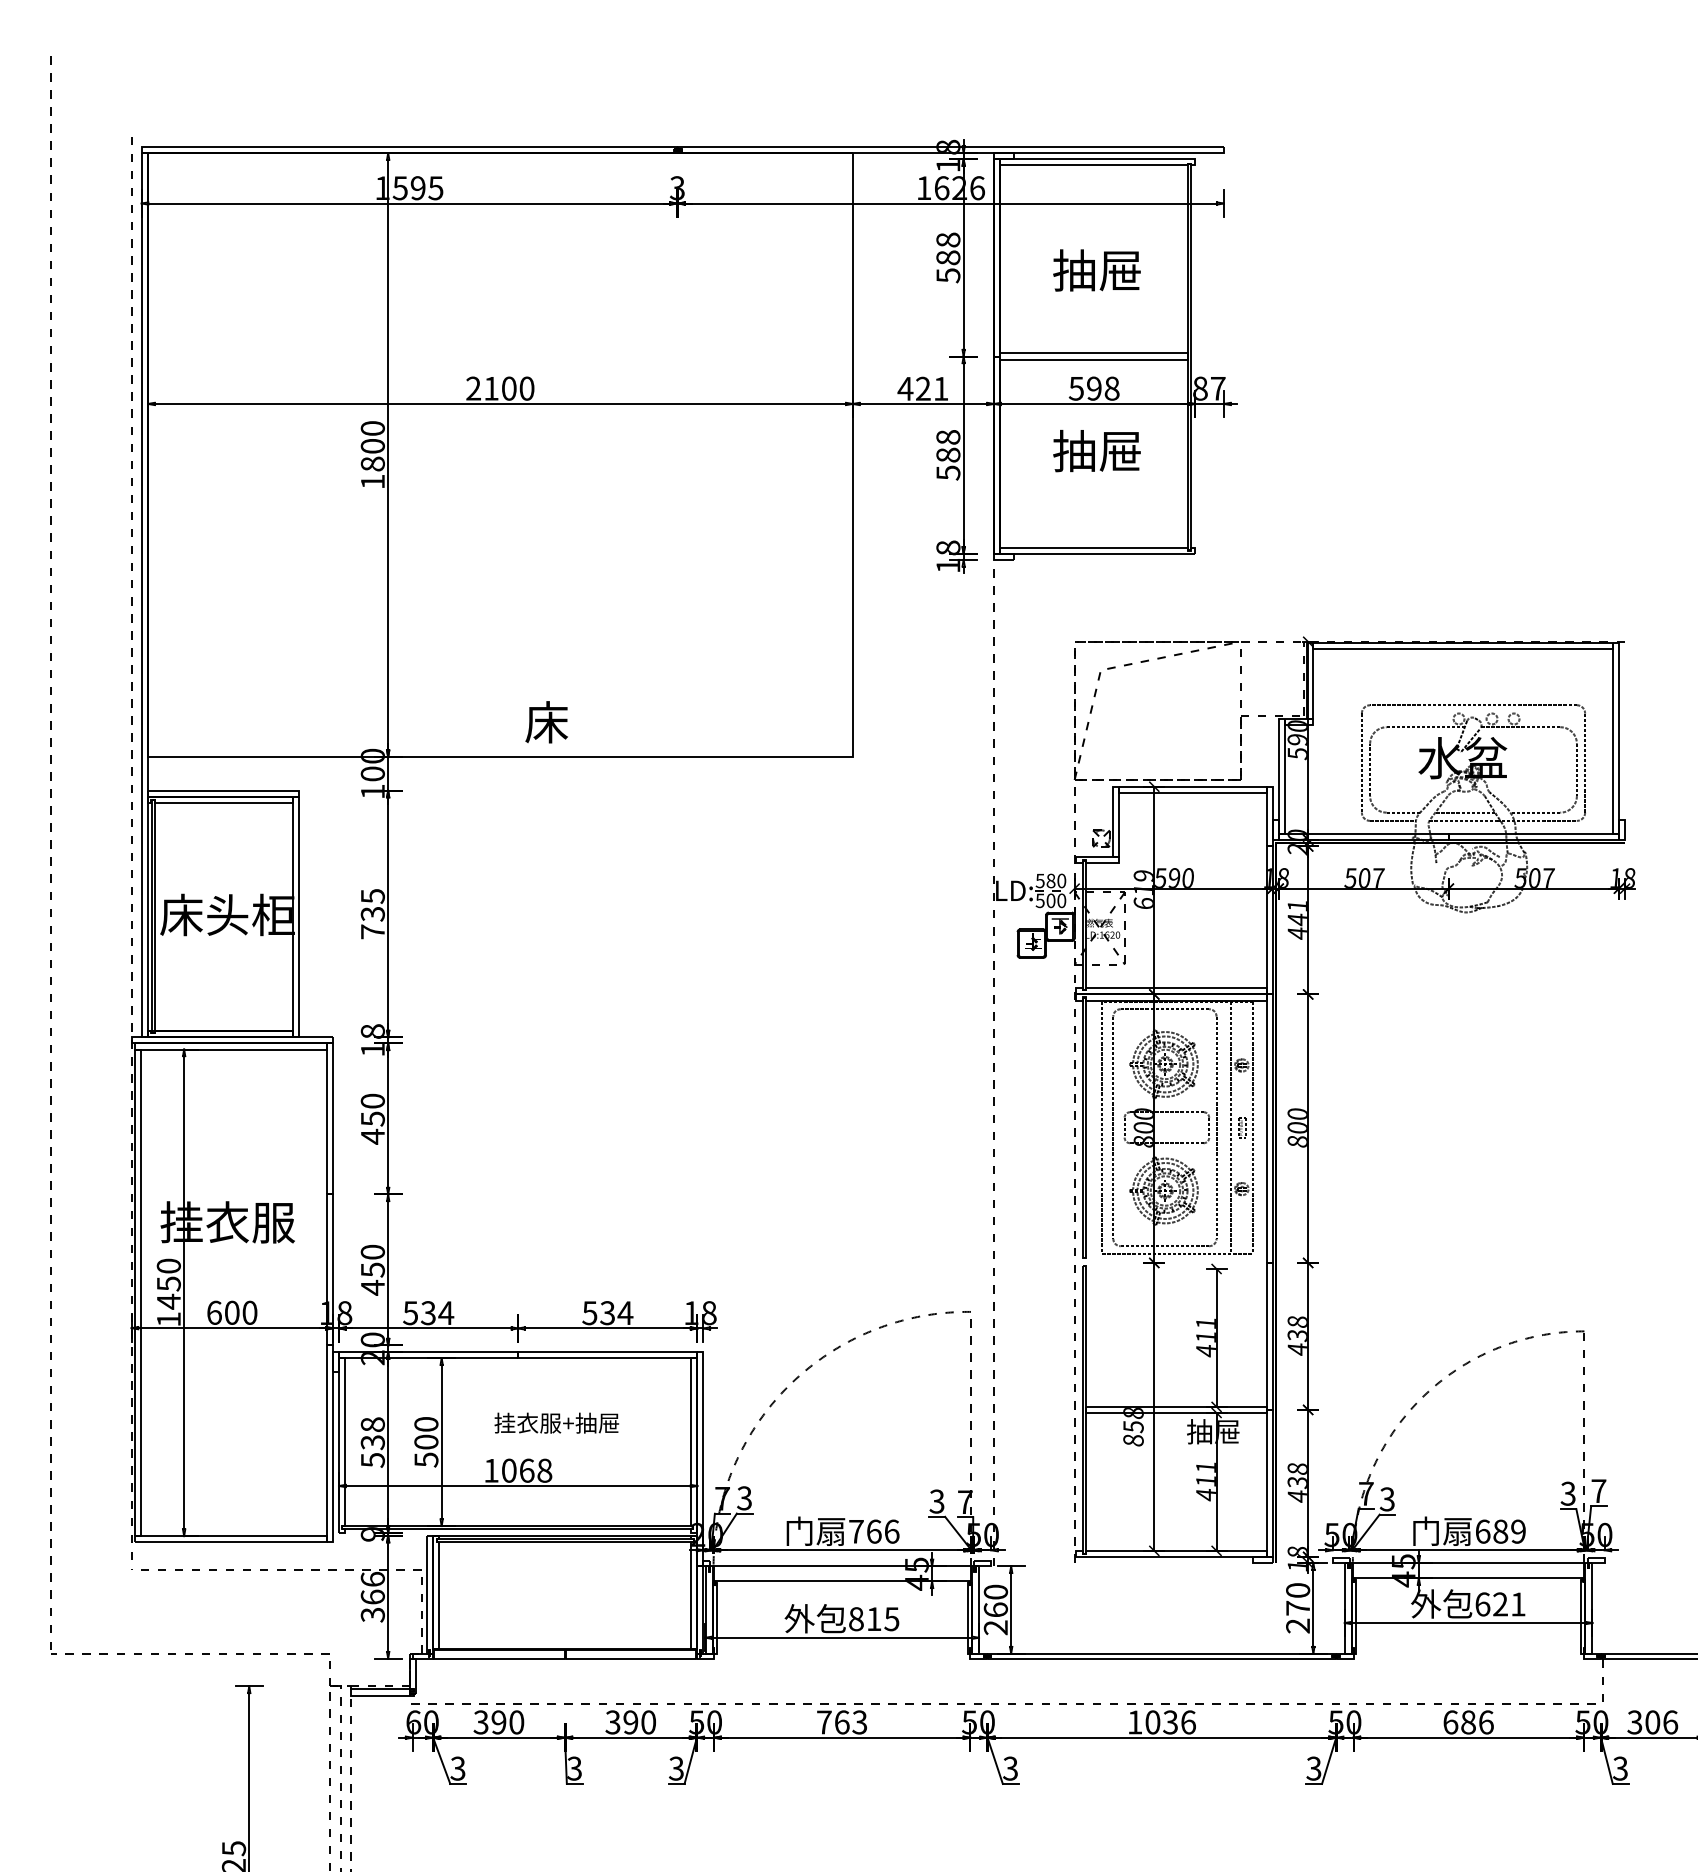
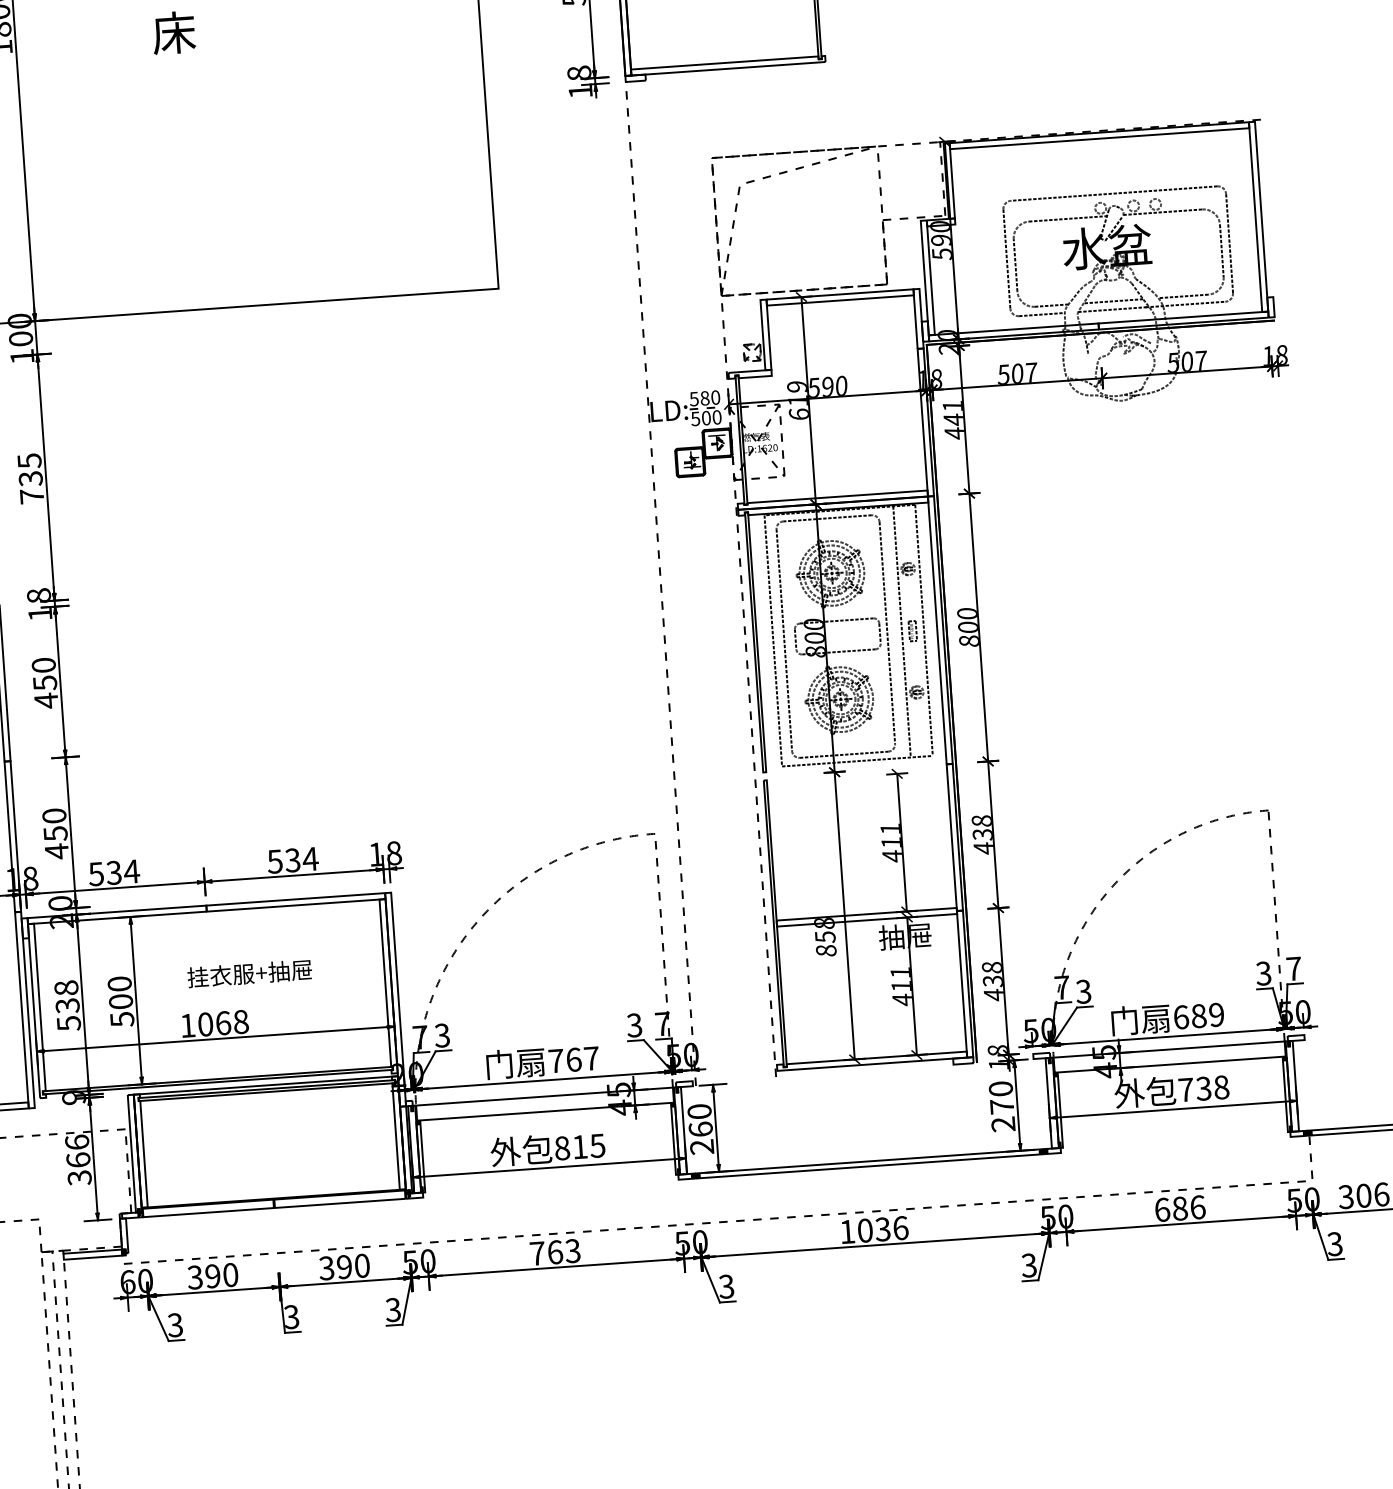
text: (546, 722) -> (173, 33), moved
text: (891, 1531) -> (591, 1058), 766 -> 767
text: (1500, 1604) -> (1203, 1088), 621 -> 738

